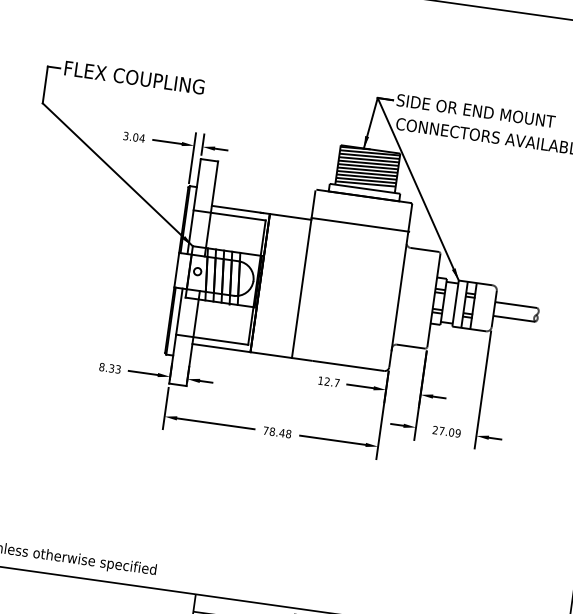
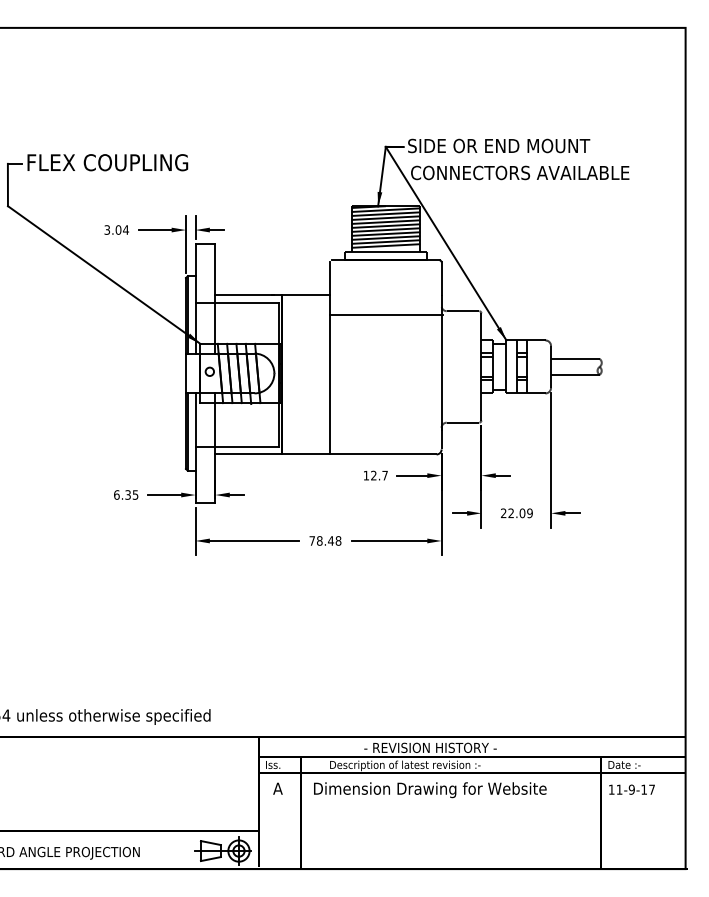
line: (360, 225) -> (386, 315), moved
text: (110, 367) -> (126, 494), 8.33 -> 6.35
text: (441, 431) -> (510, 513), 27.09 -> 22.09

